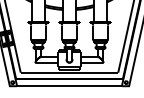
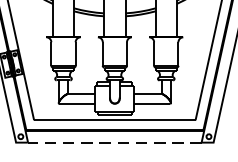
line: (69, 86) -> (114, 143), solid -> dashed

